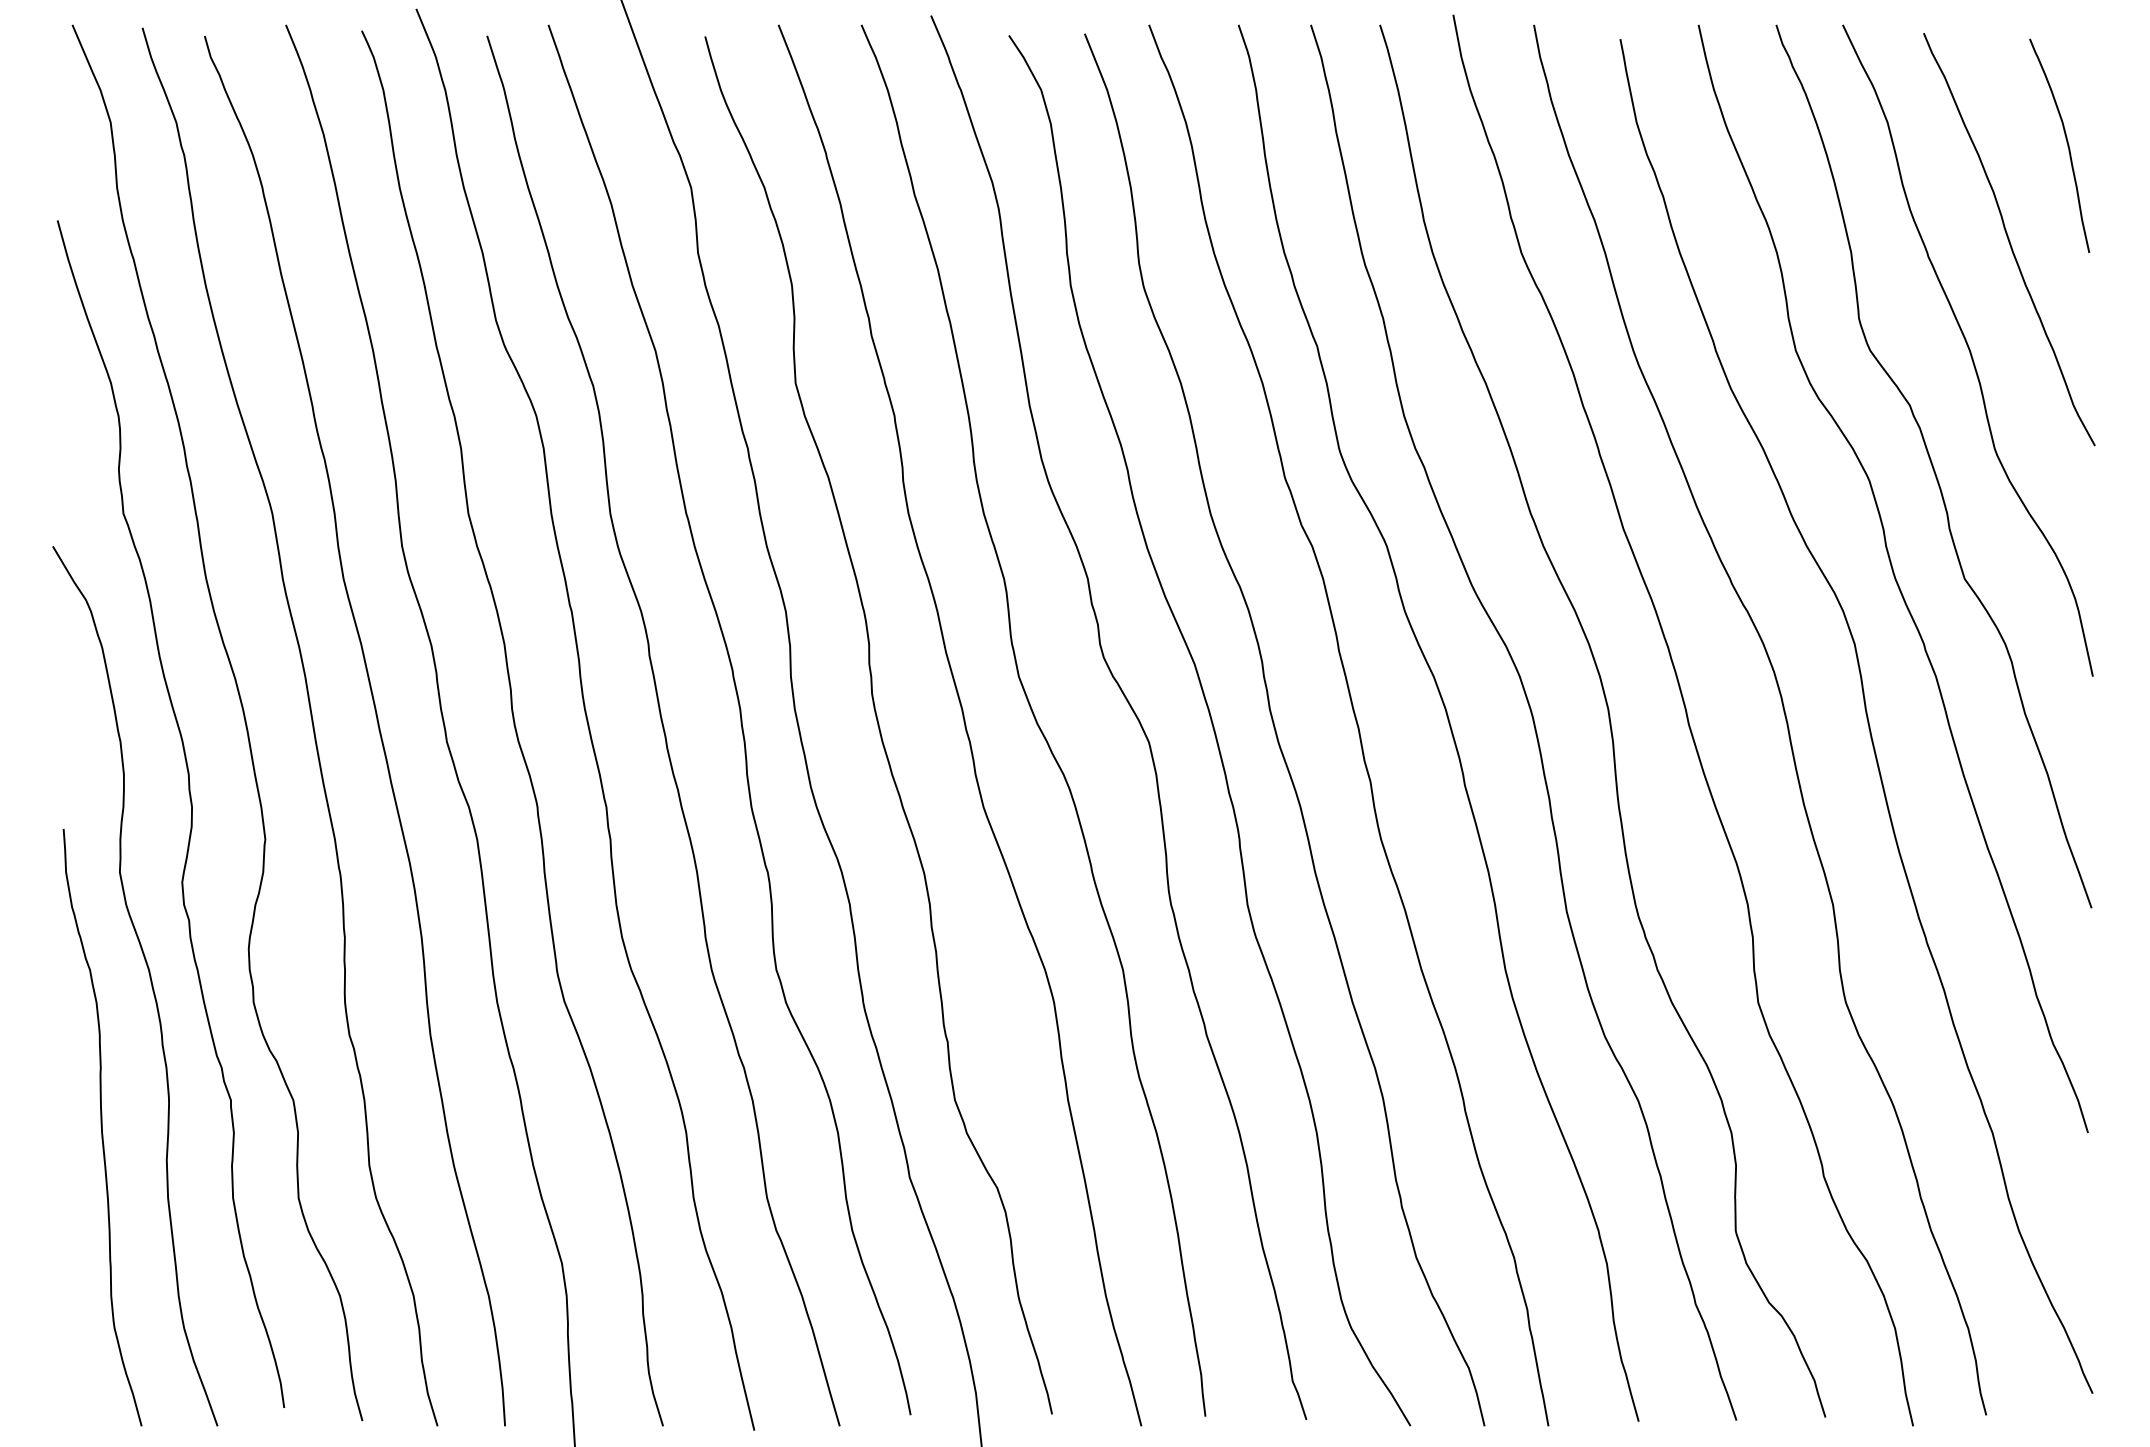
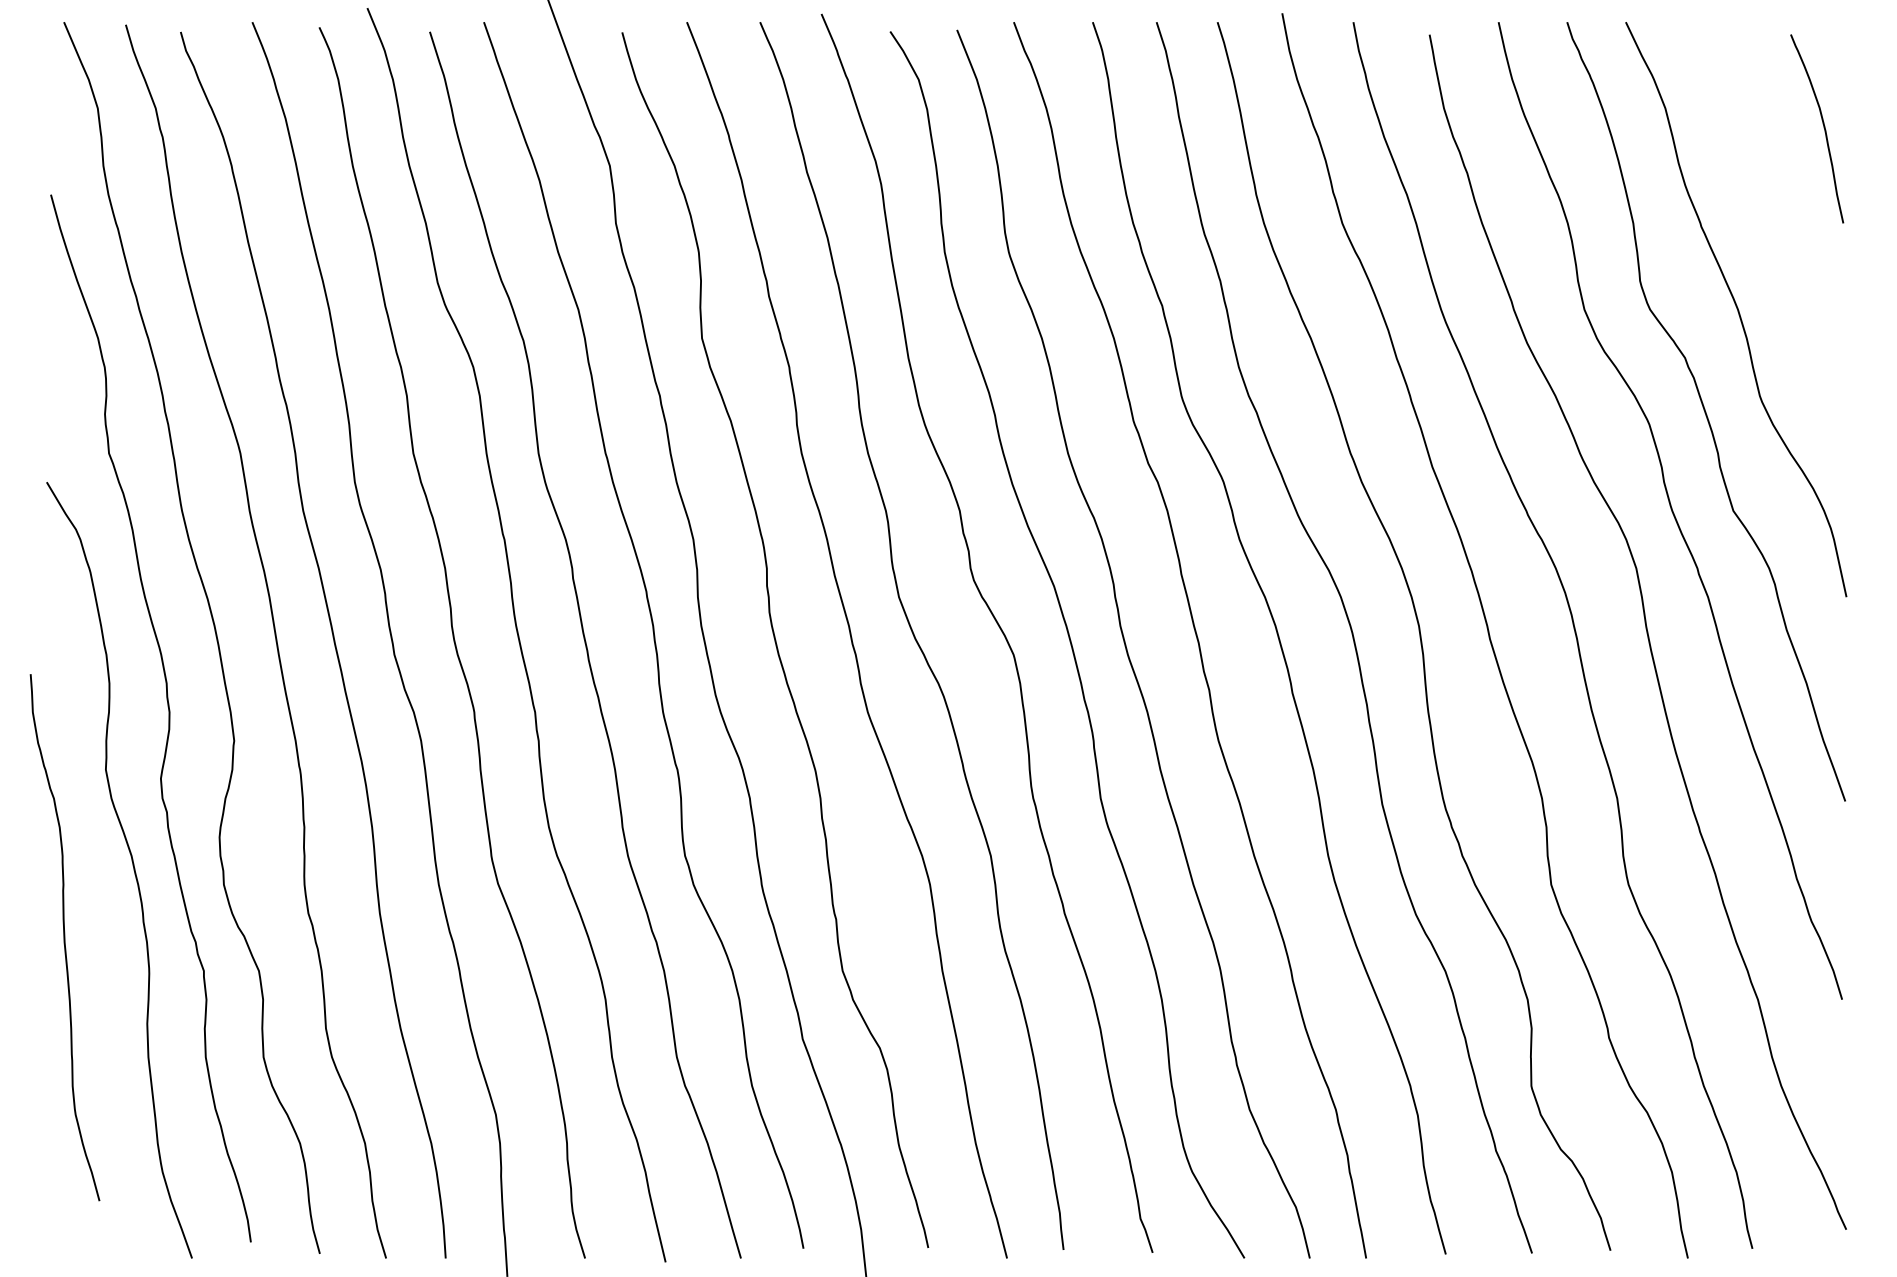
curve: (2009, 239) -> (1772, 211), removed
curve: (102, 1127) -> (64, 937), moved

